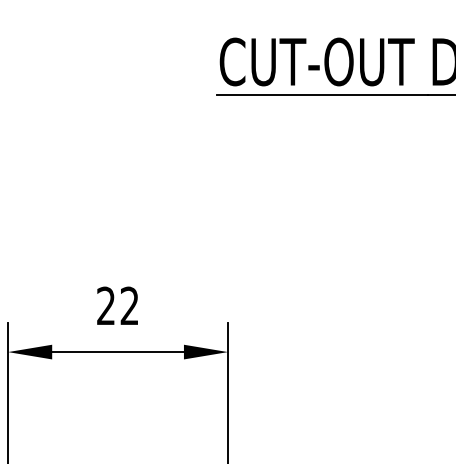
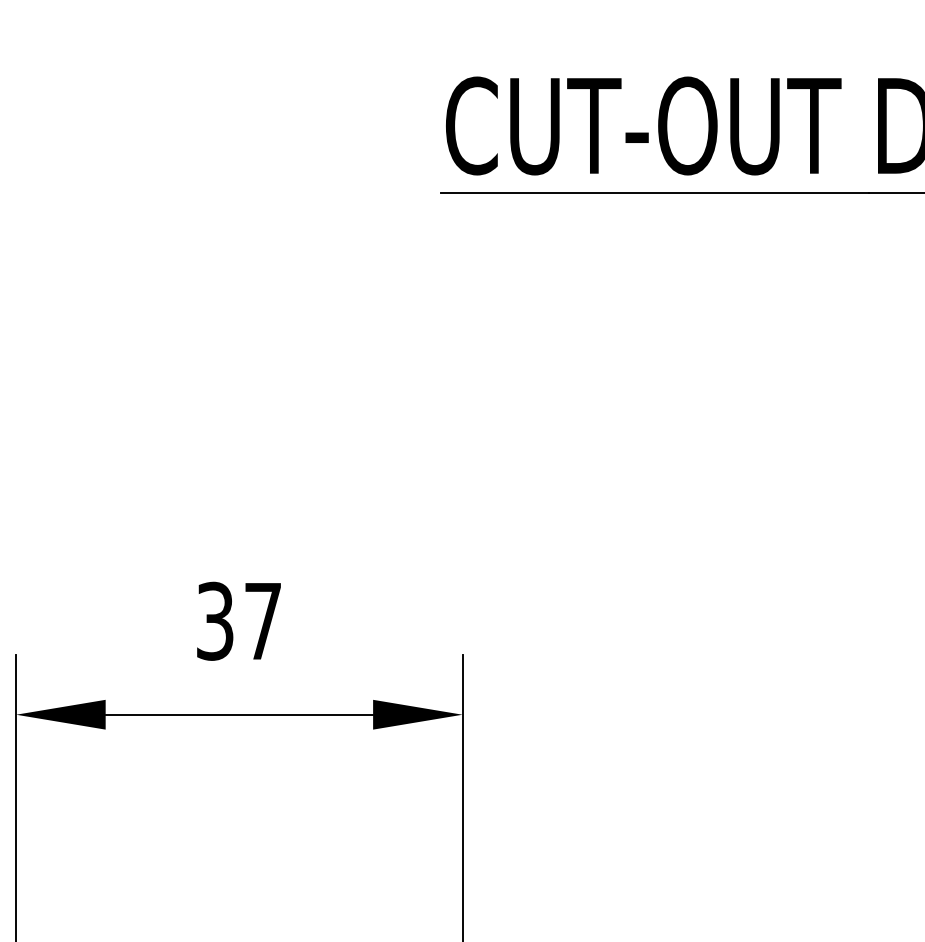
text: (117, 305) -> (238, 620), 22 -> 37

